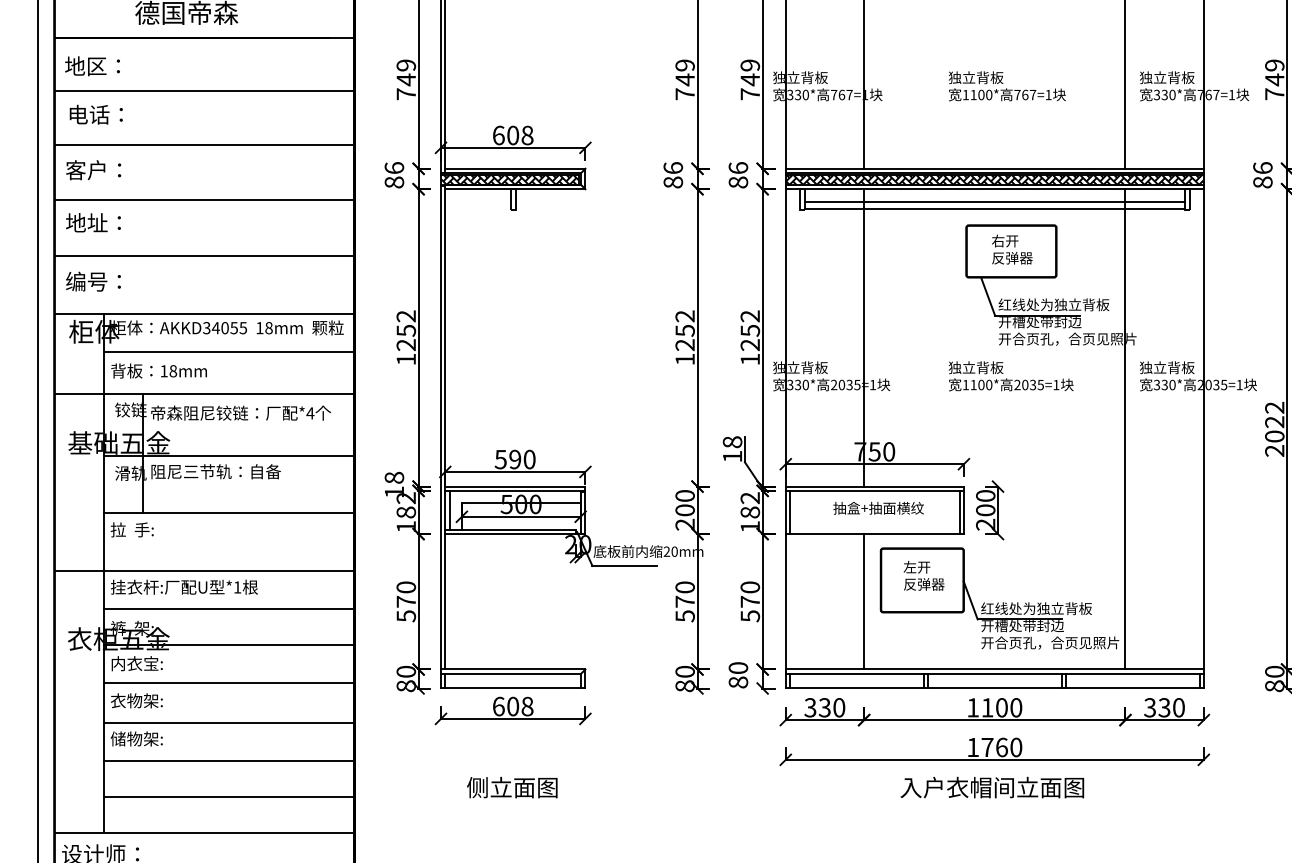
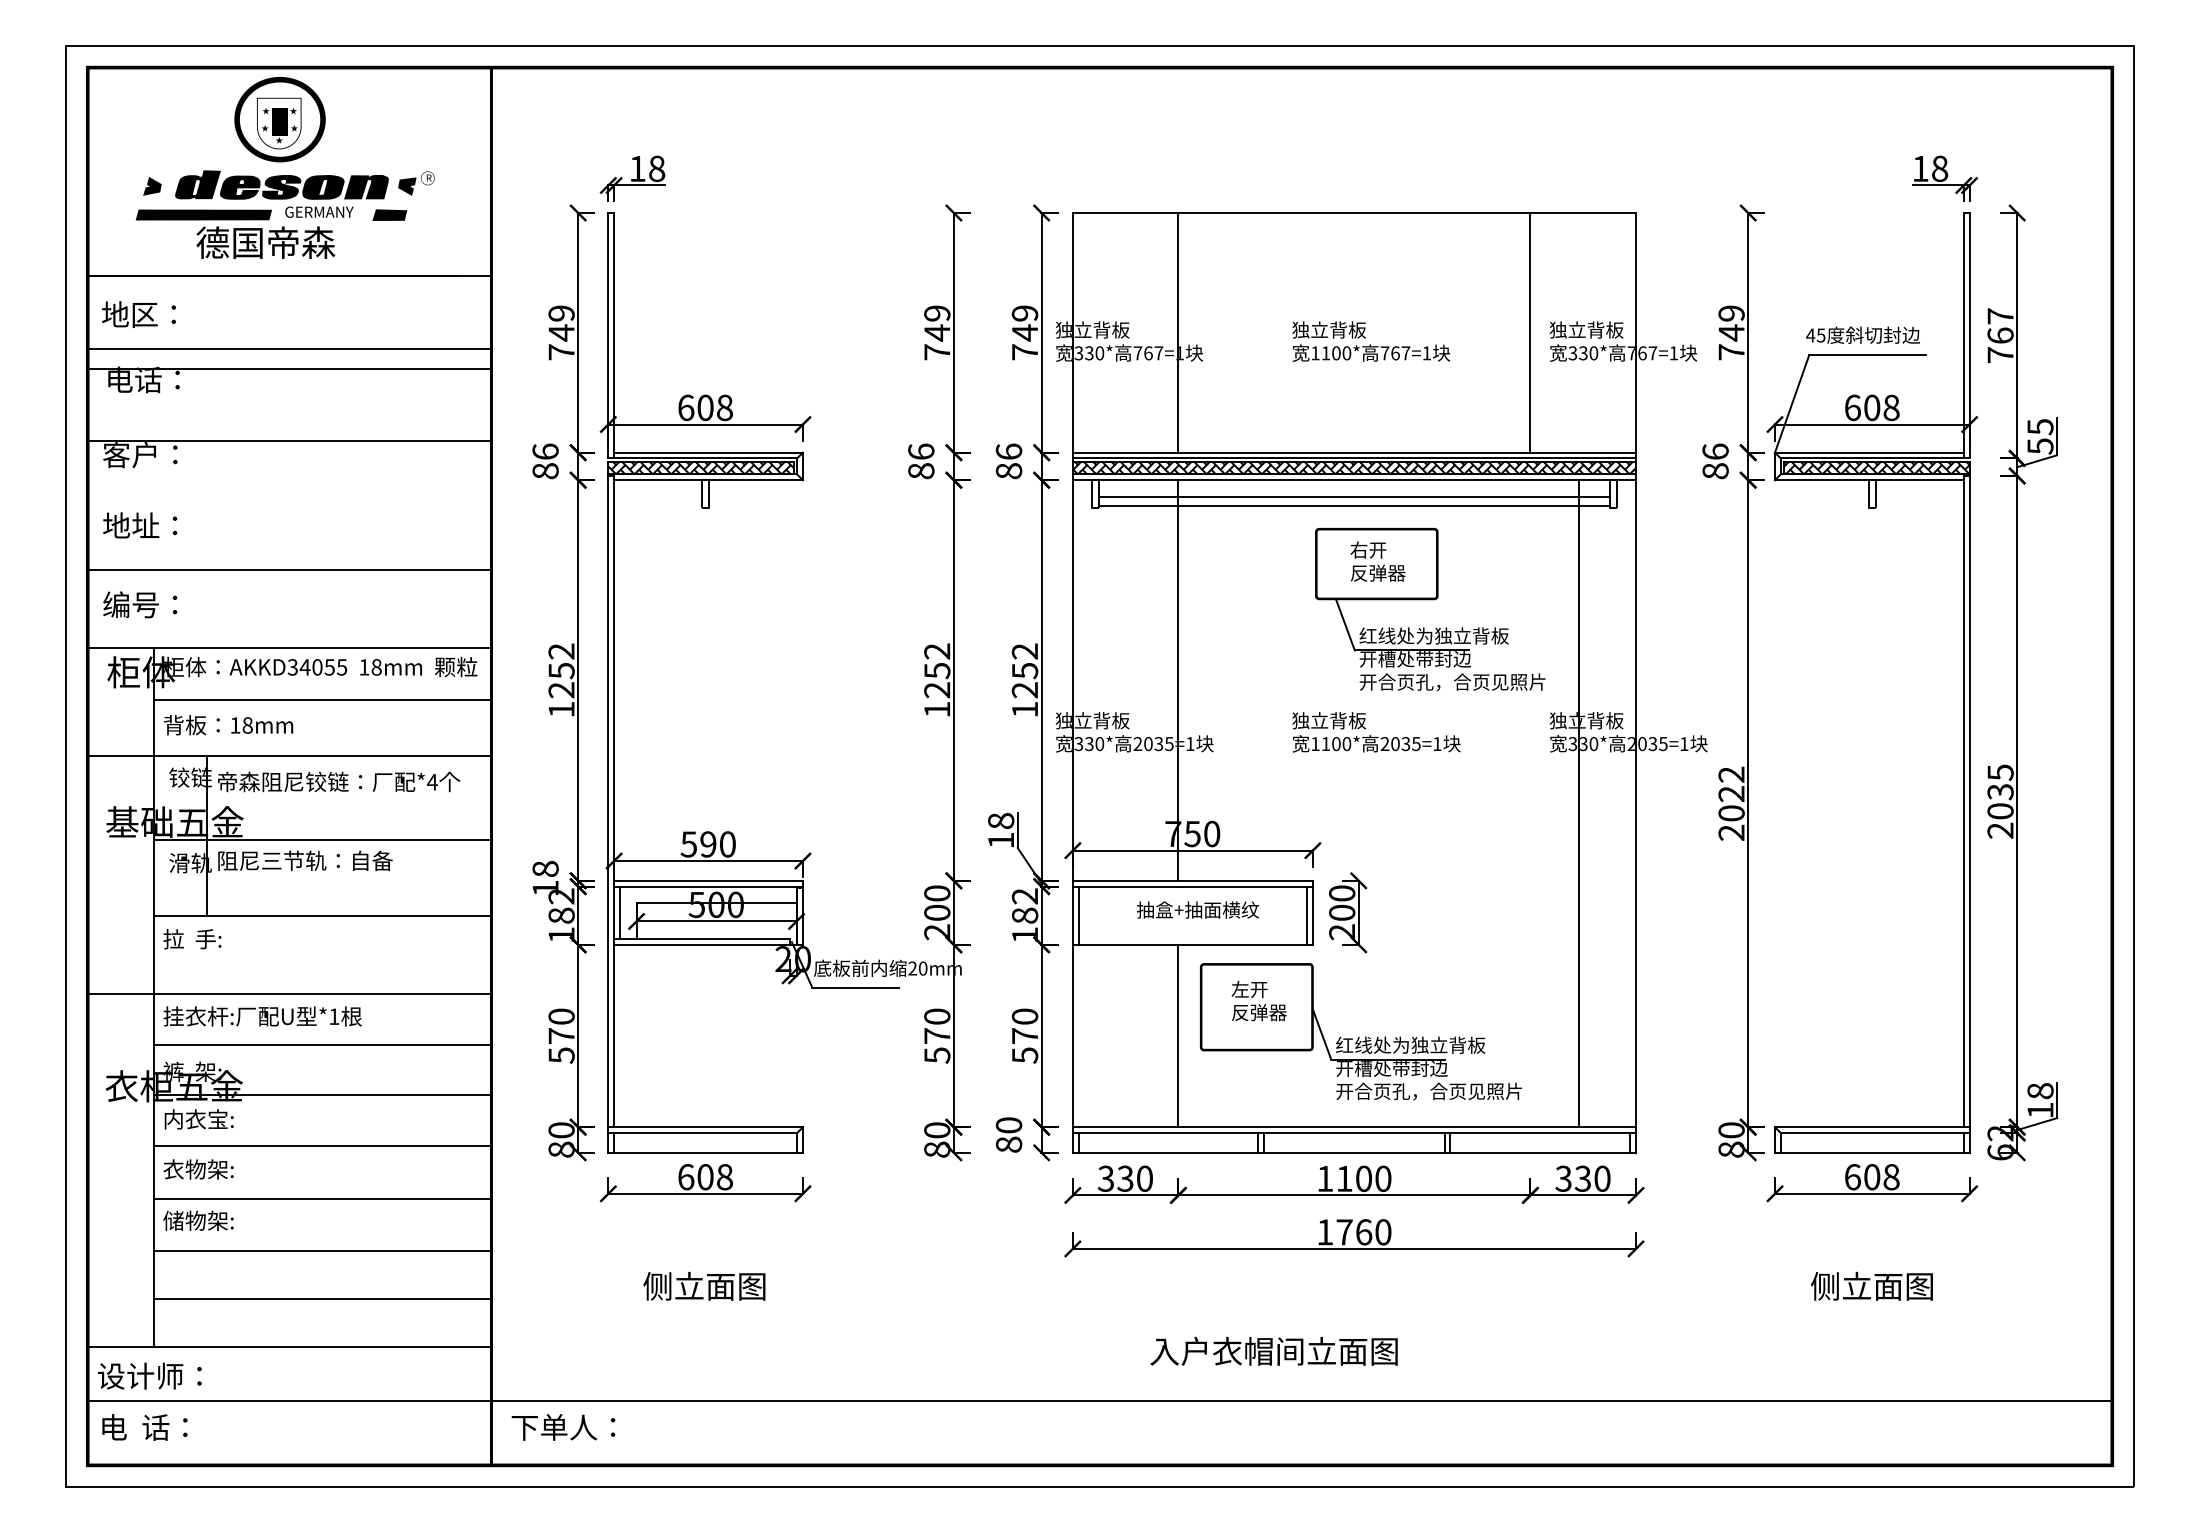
line: (205, 144) -> (290, 368), moved
line: (204, 200) -> (289, 441), moved
line: (1125, 429) -> (1579, 803), moved
text: (991, 787) -> (1273, 1351), moved

